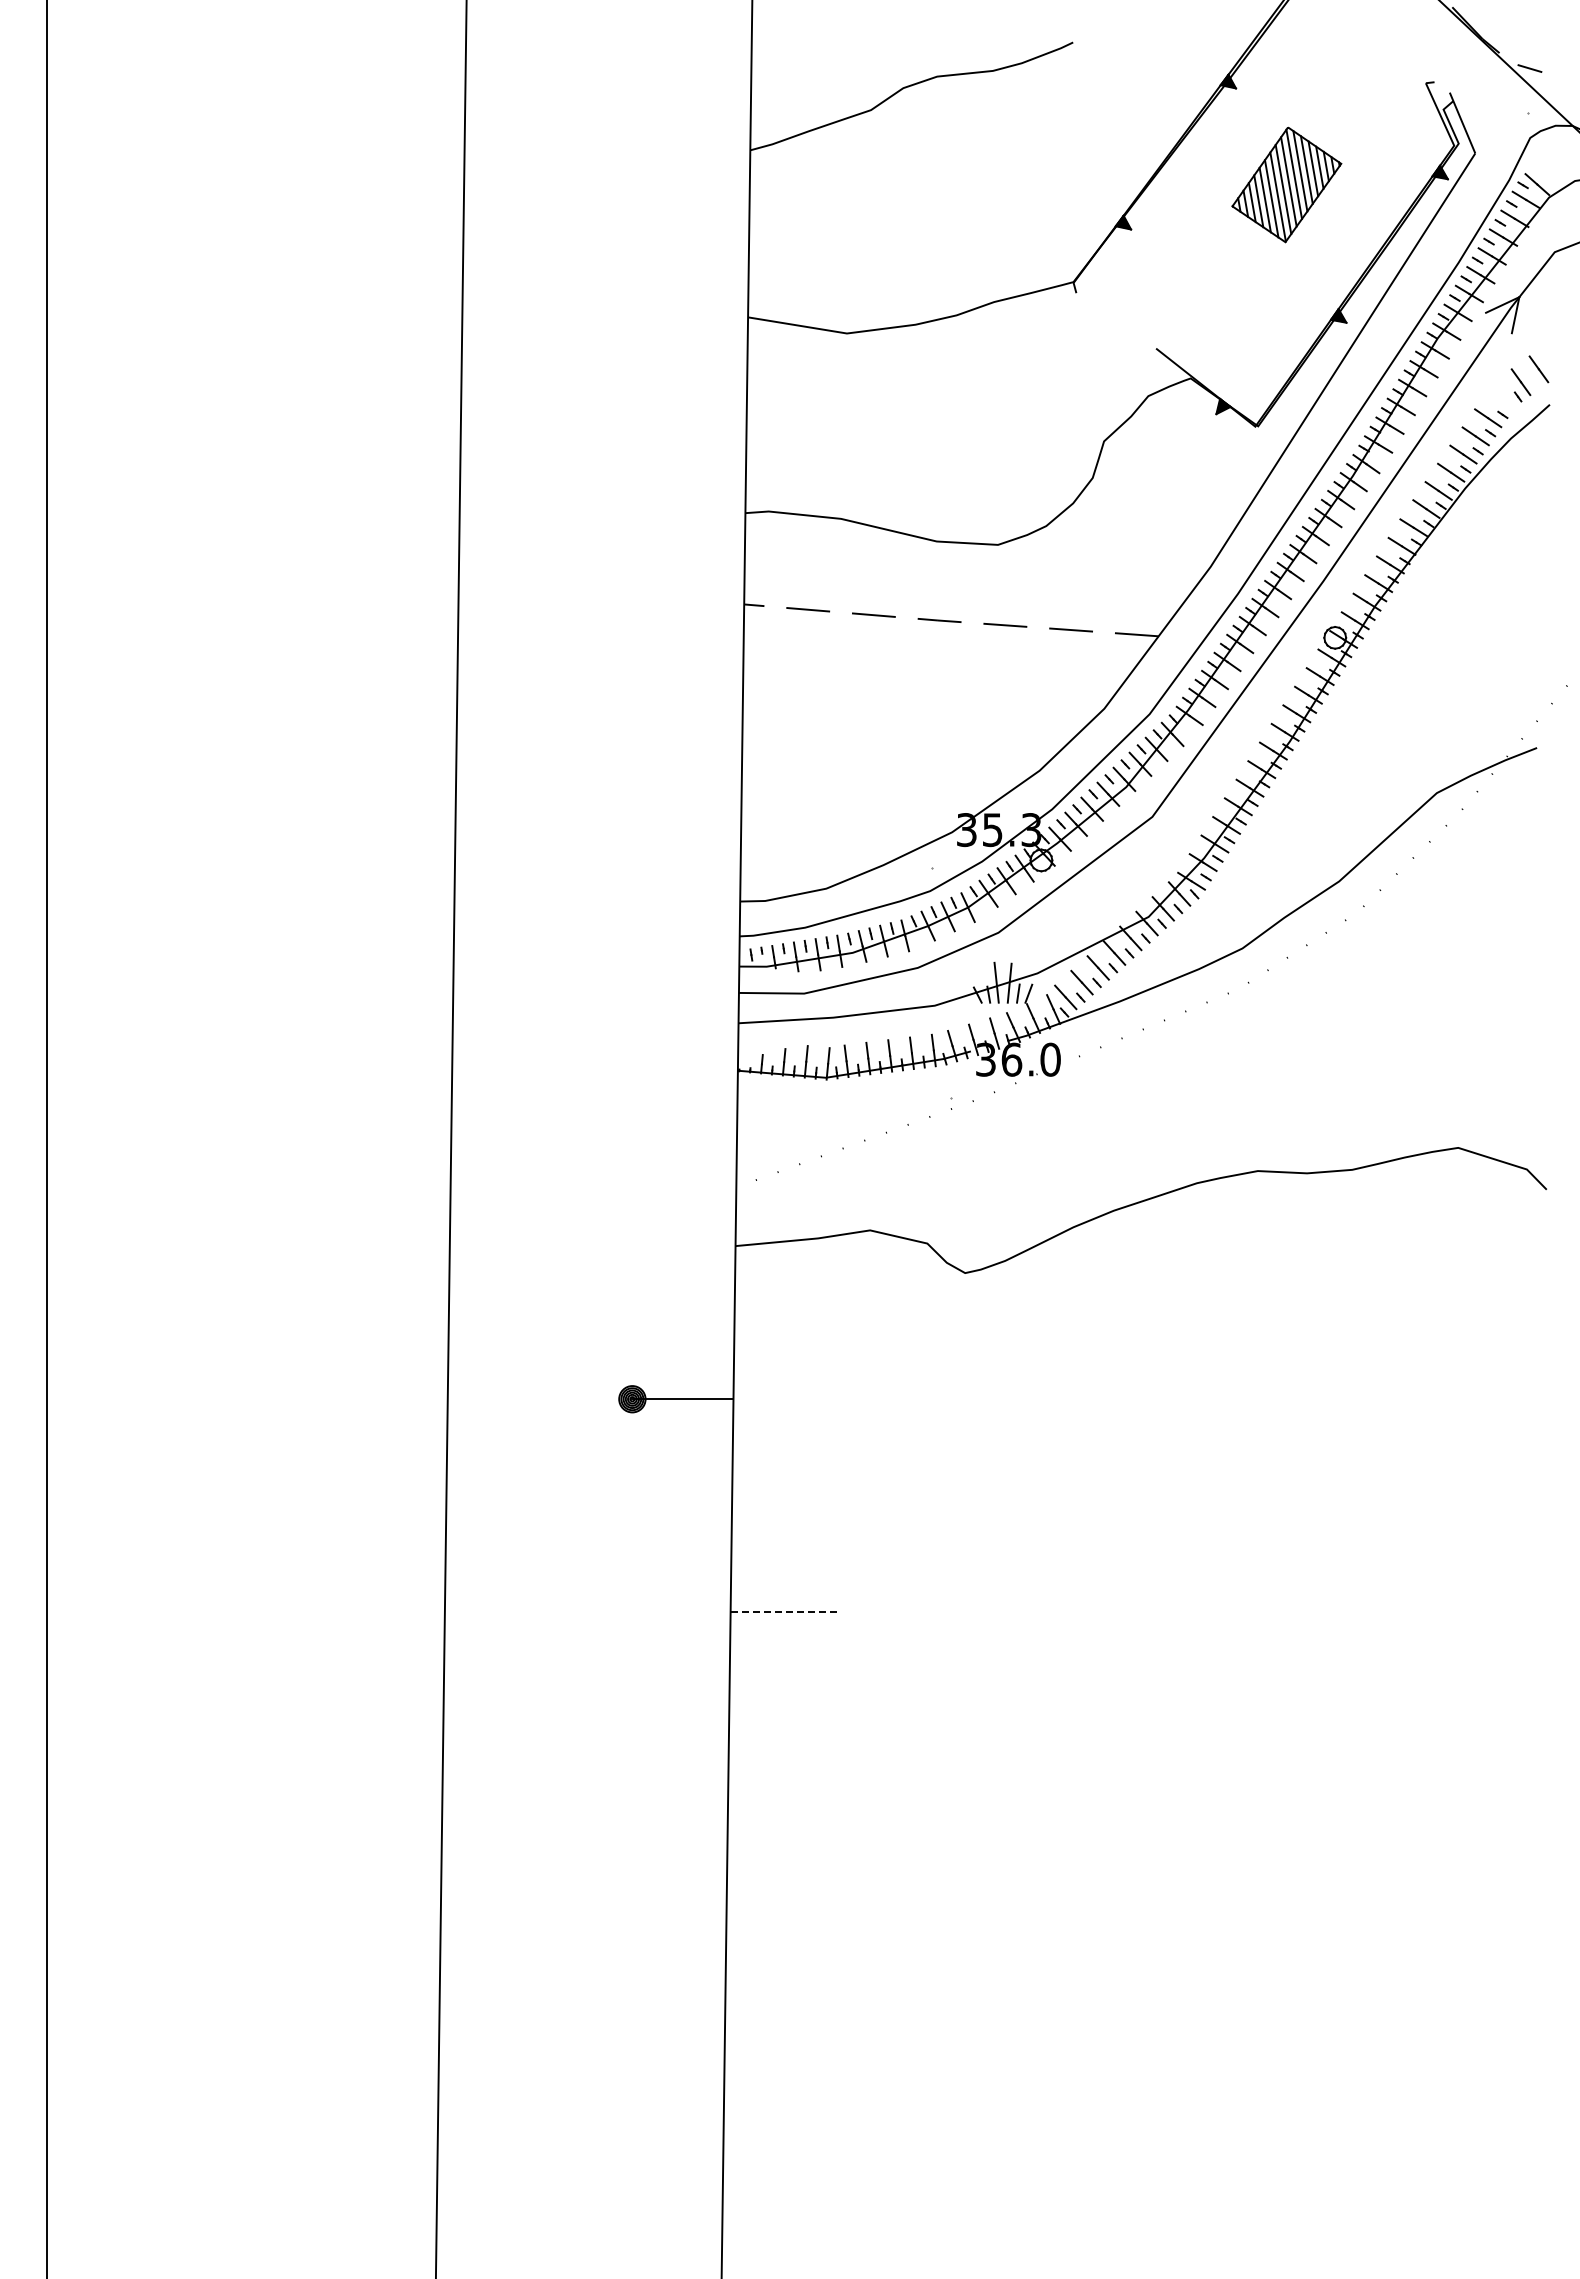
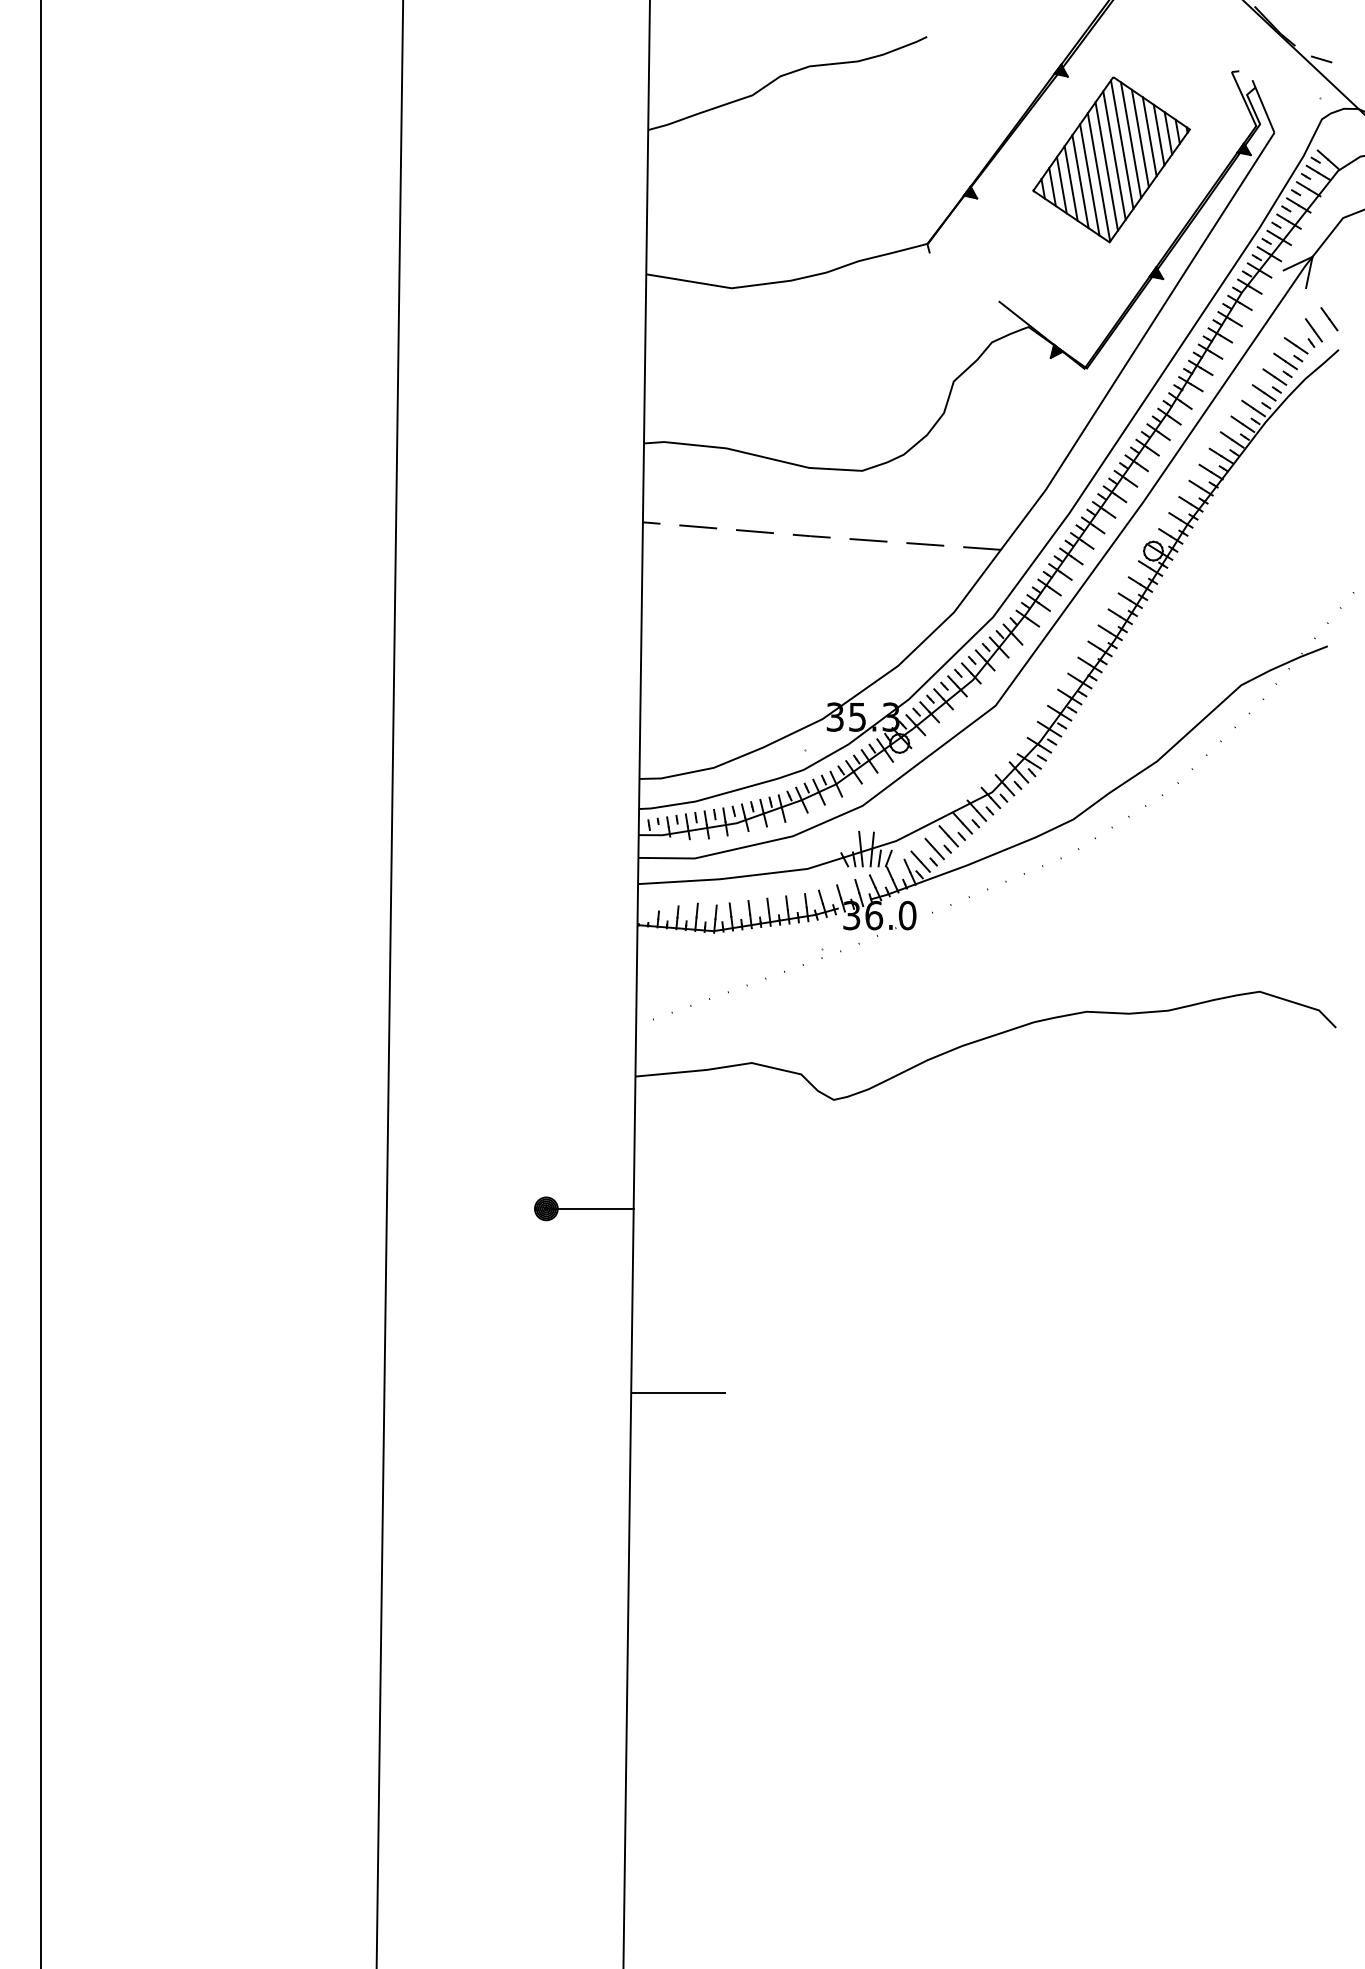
part: (1286, 184) -> (1111, 159), size x1.67
line: (1500, 399) -> (1296, 345), added
line: (785, 1612) -> (678, 1393), dashed -> solid

